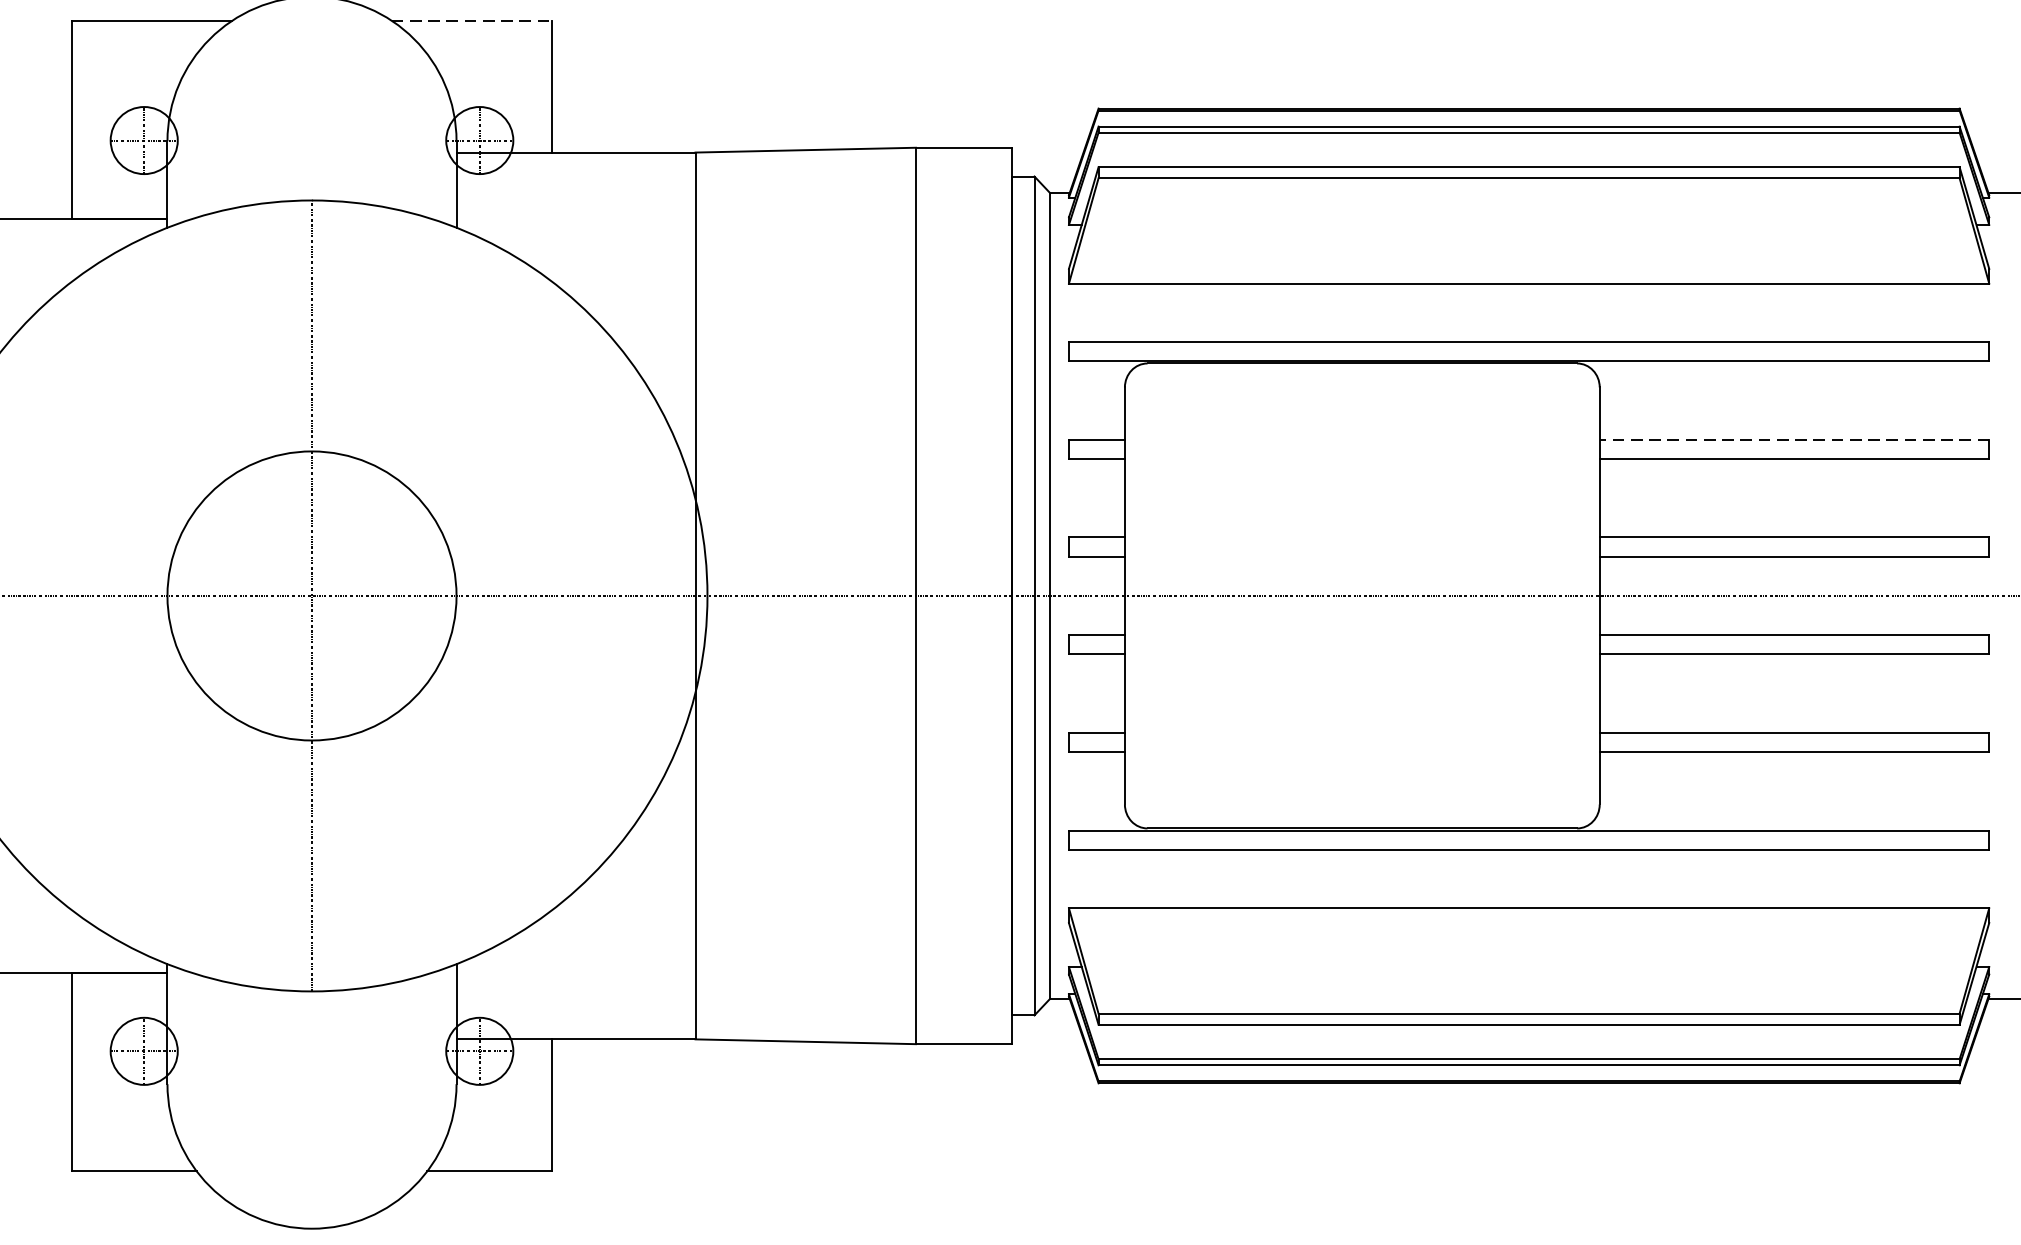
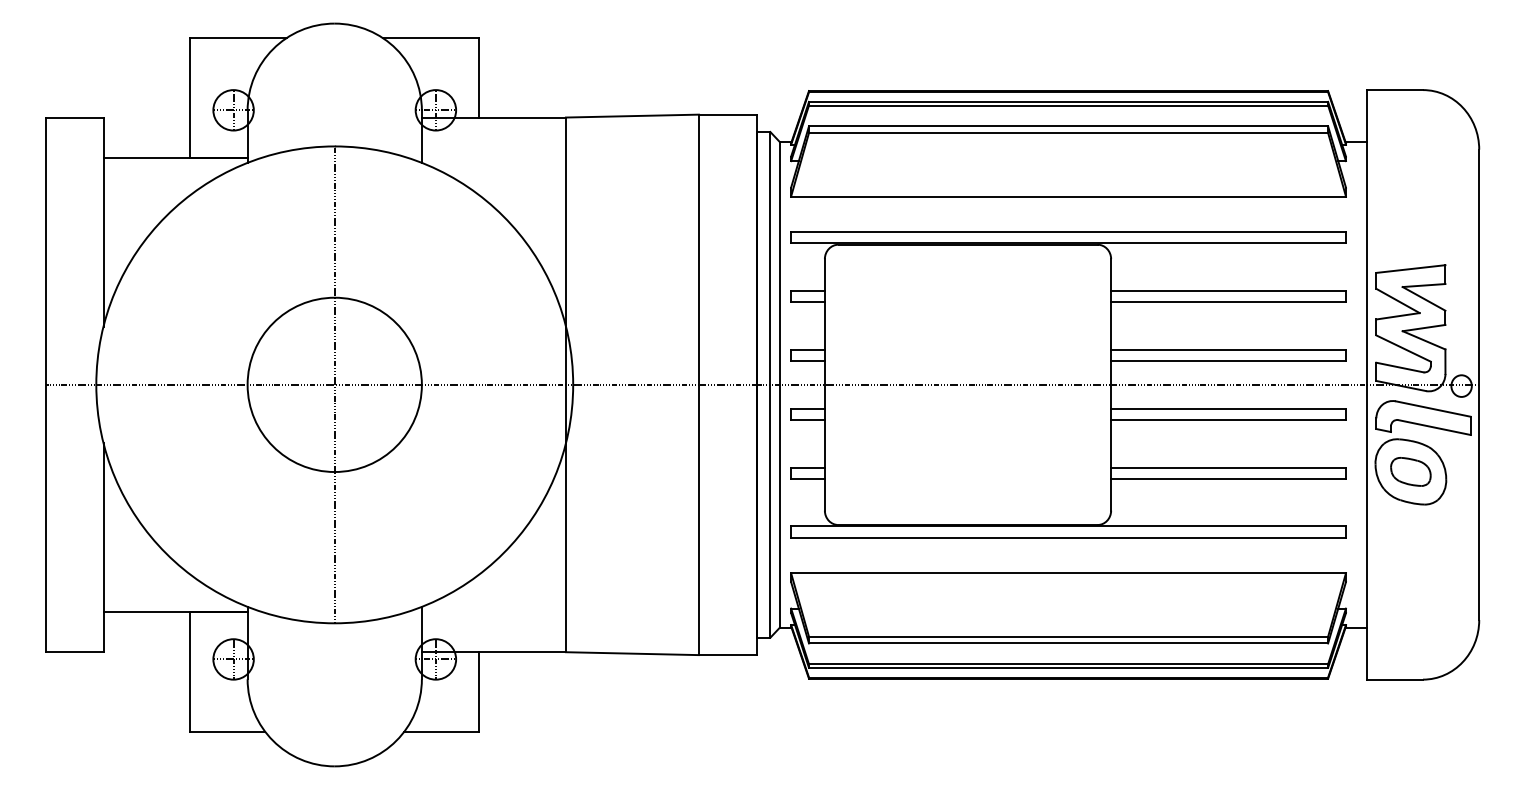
line: (472, 21) -> (431, 38), dashed -> solid
line: (1794, 439) -> (1228, 290), dashed -> solid

